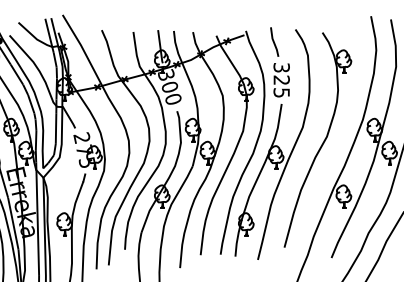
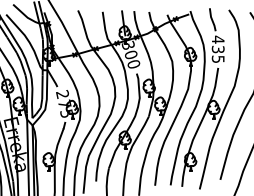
text: (281, 73) -> (218, 44), 325 -> 435

